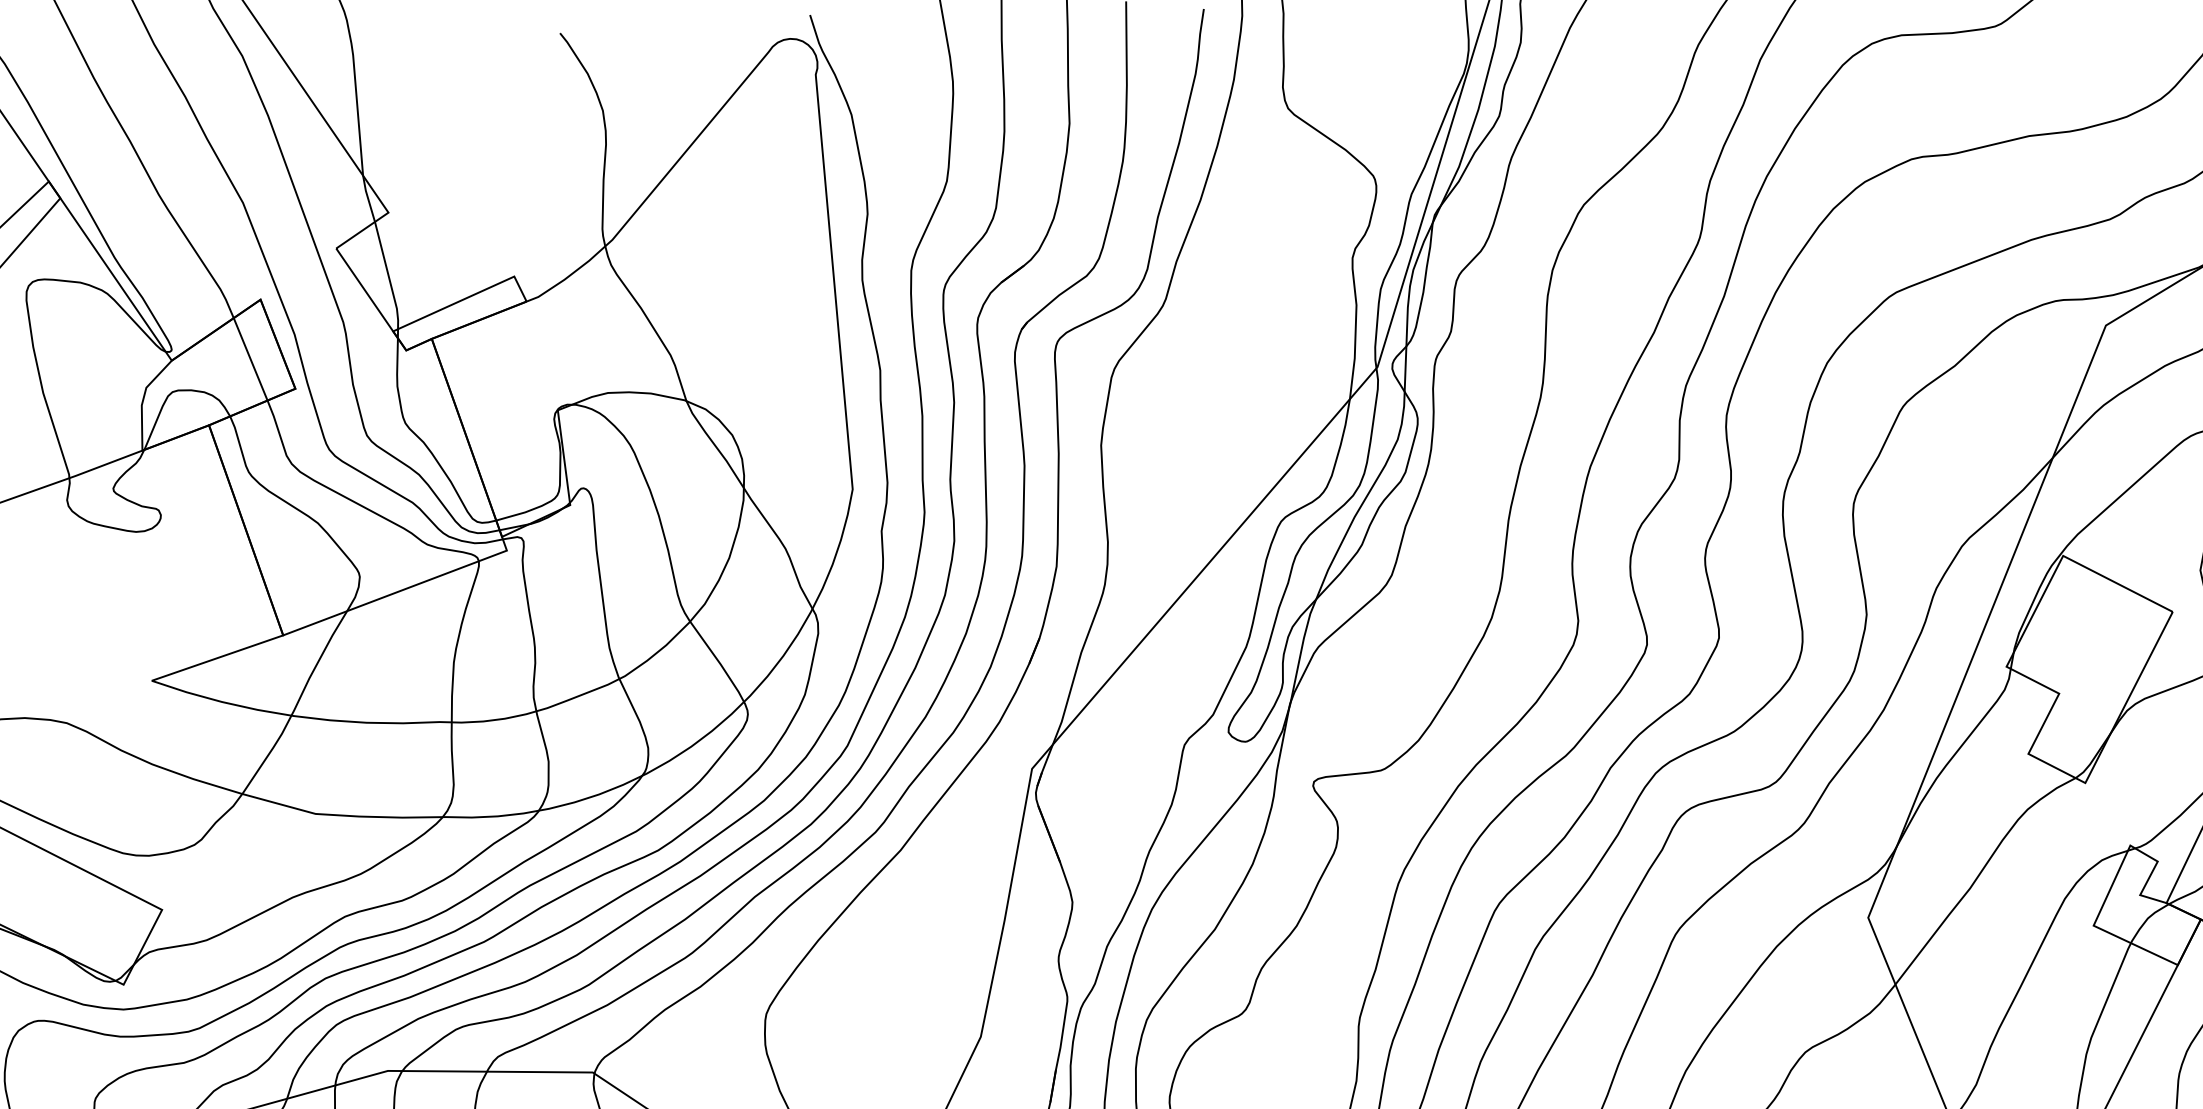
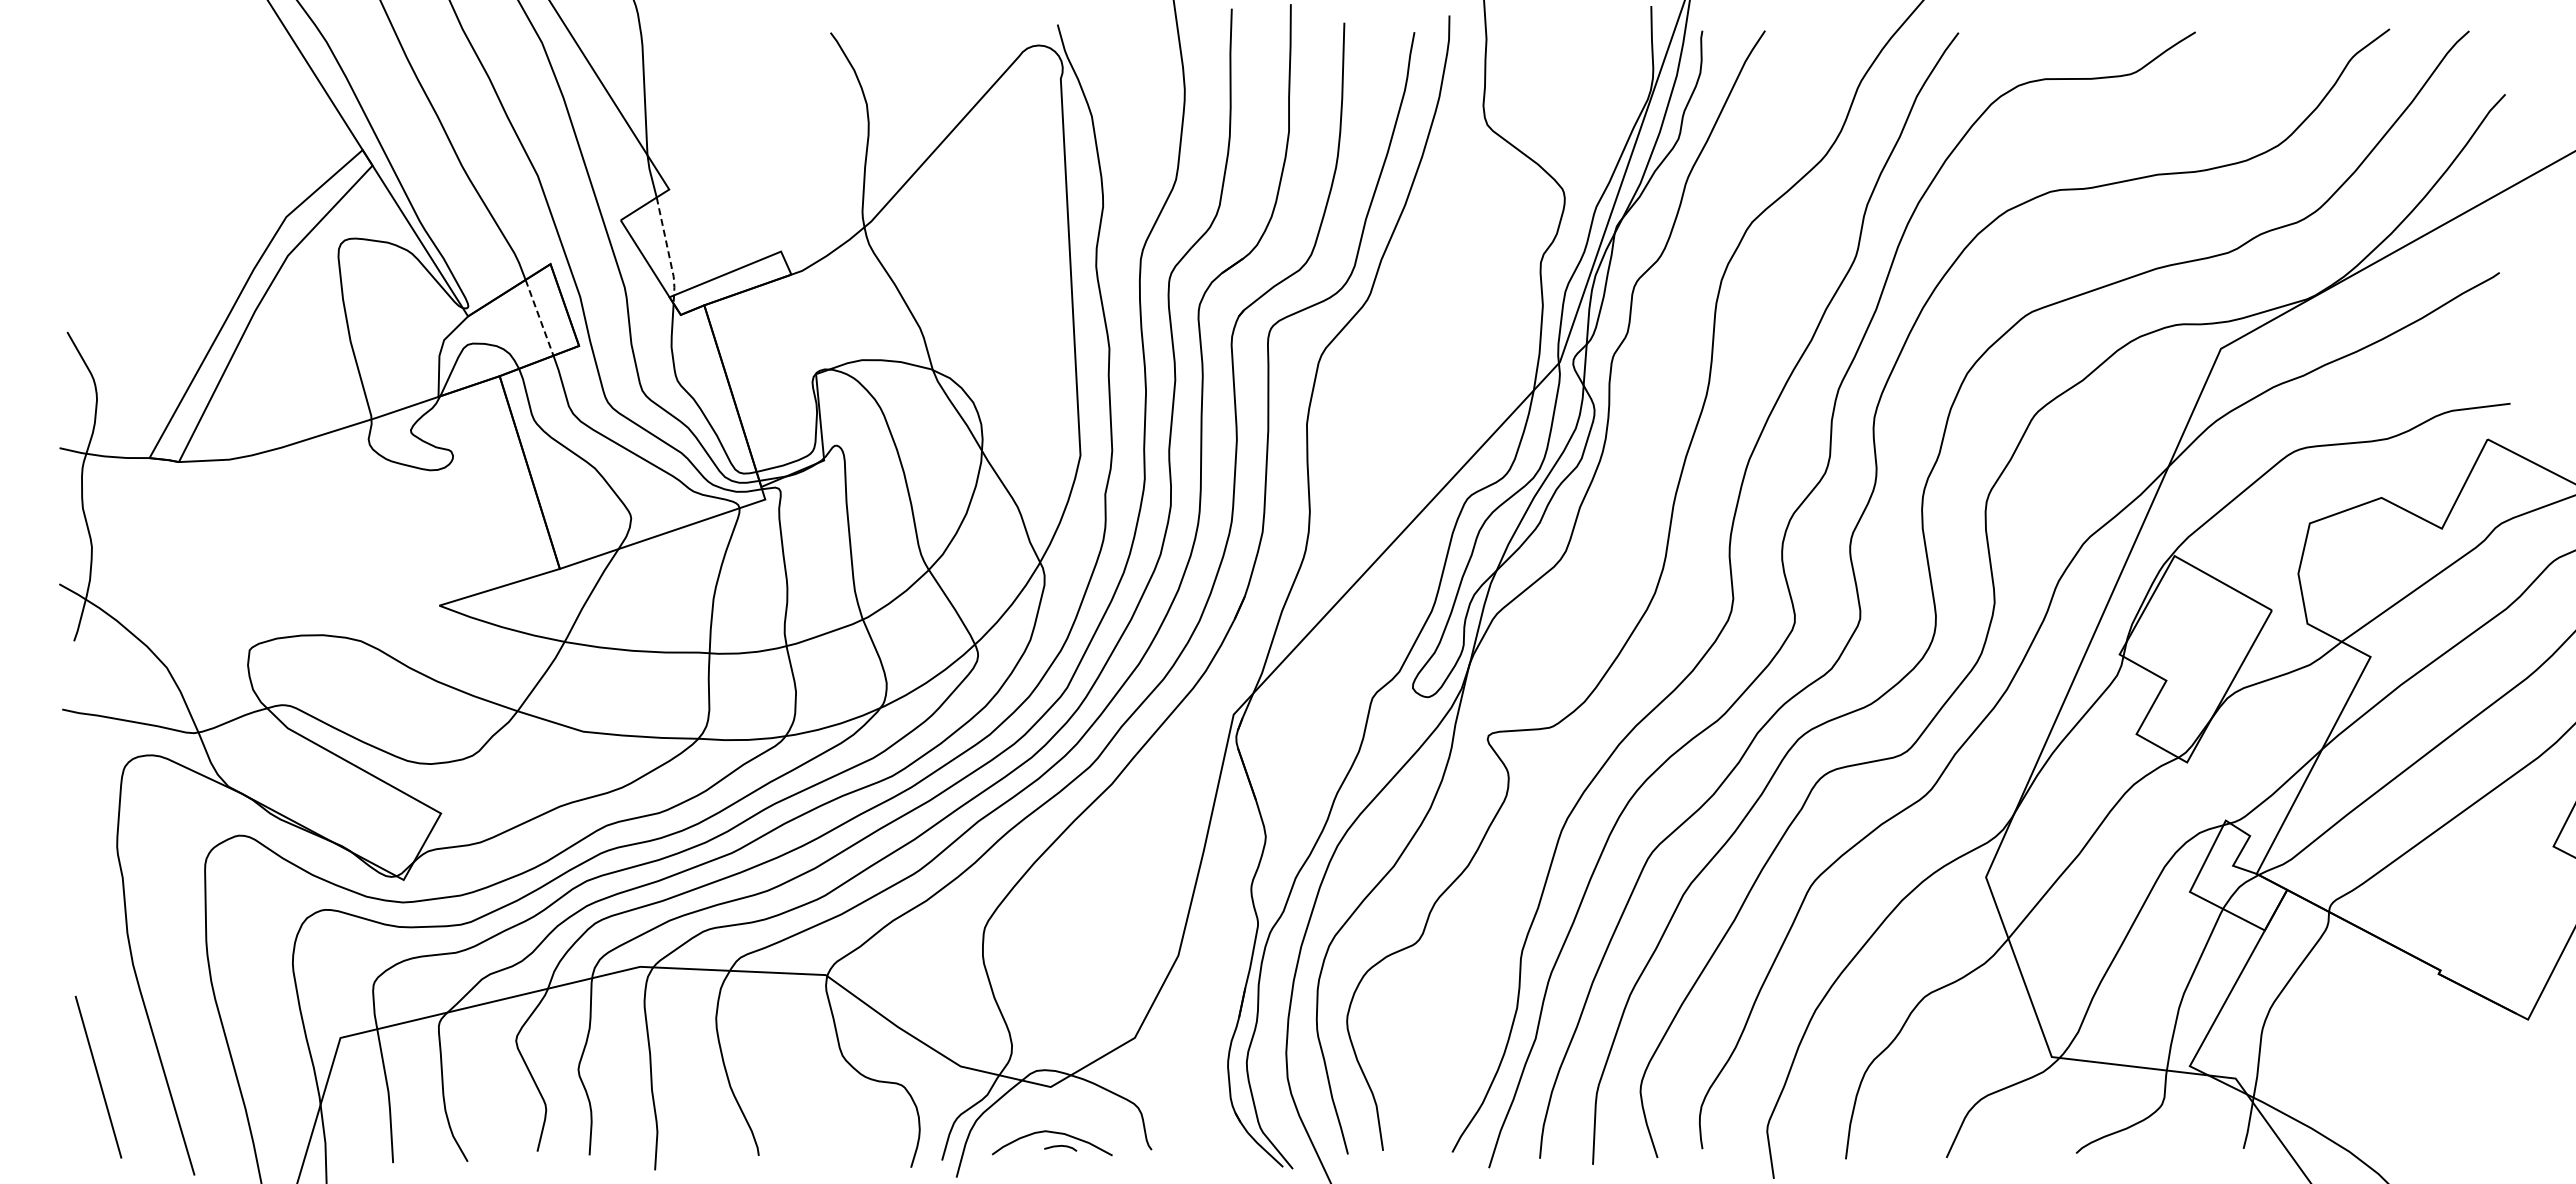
line: (390, 280) -> (668, 251), solid -> dashed
line: (250, 360) -> (539, 318), solid -> dashed

